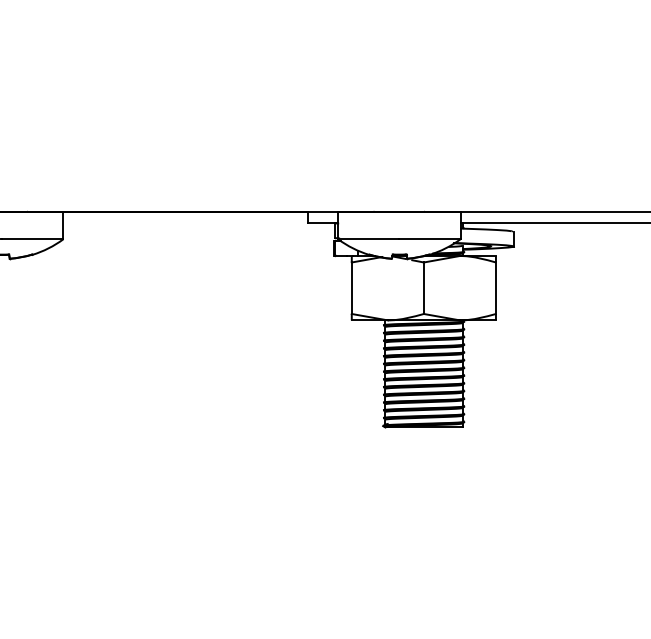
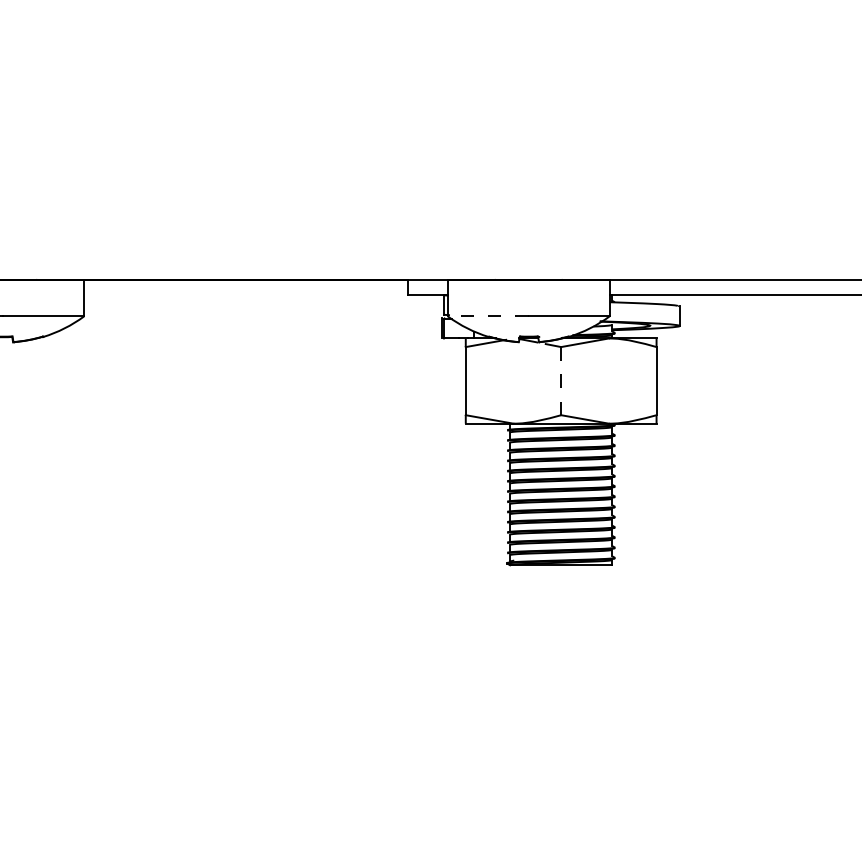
line: (368, 239) -> (487, 316), solid -> dashed
line: (424, 288) -> (561, 381), solid -> dashed

